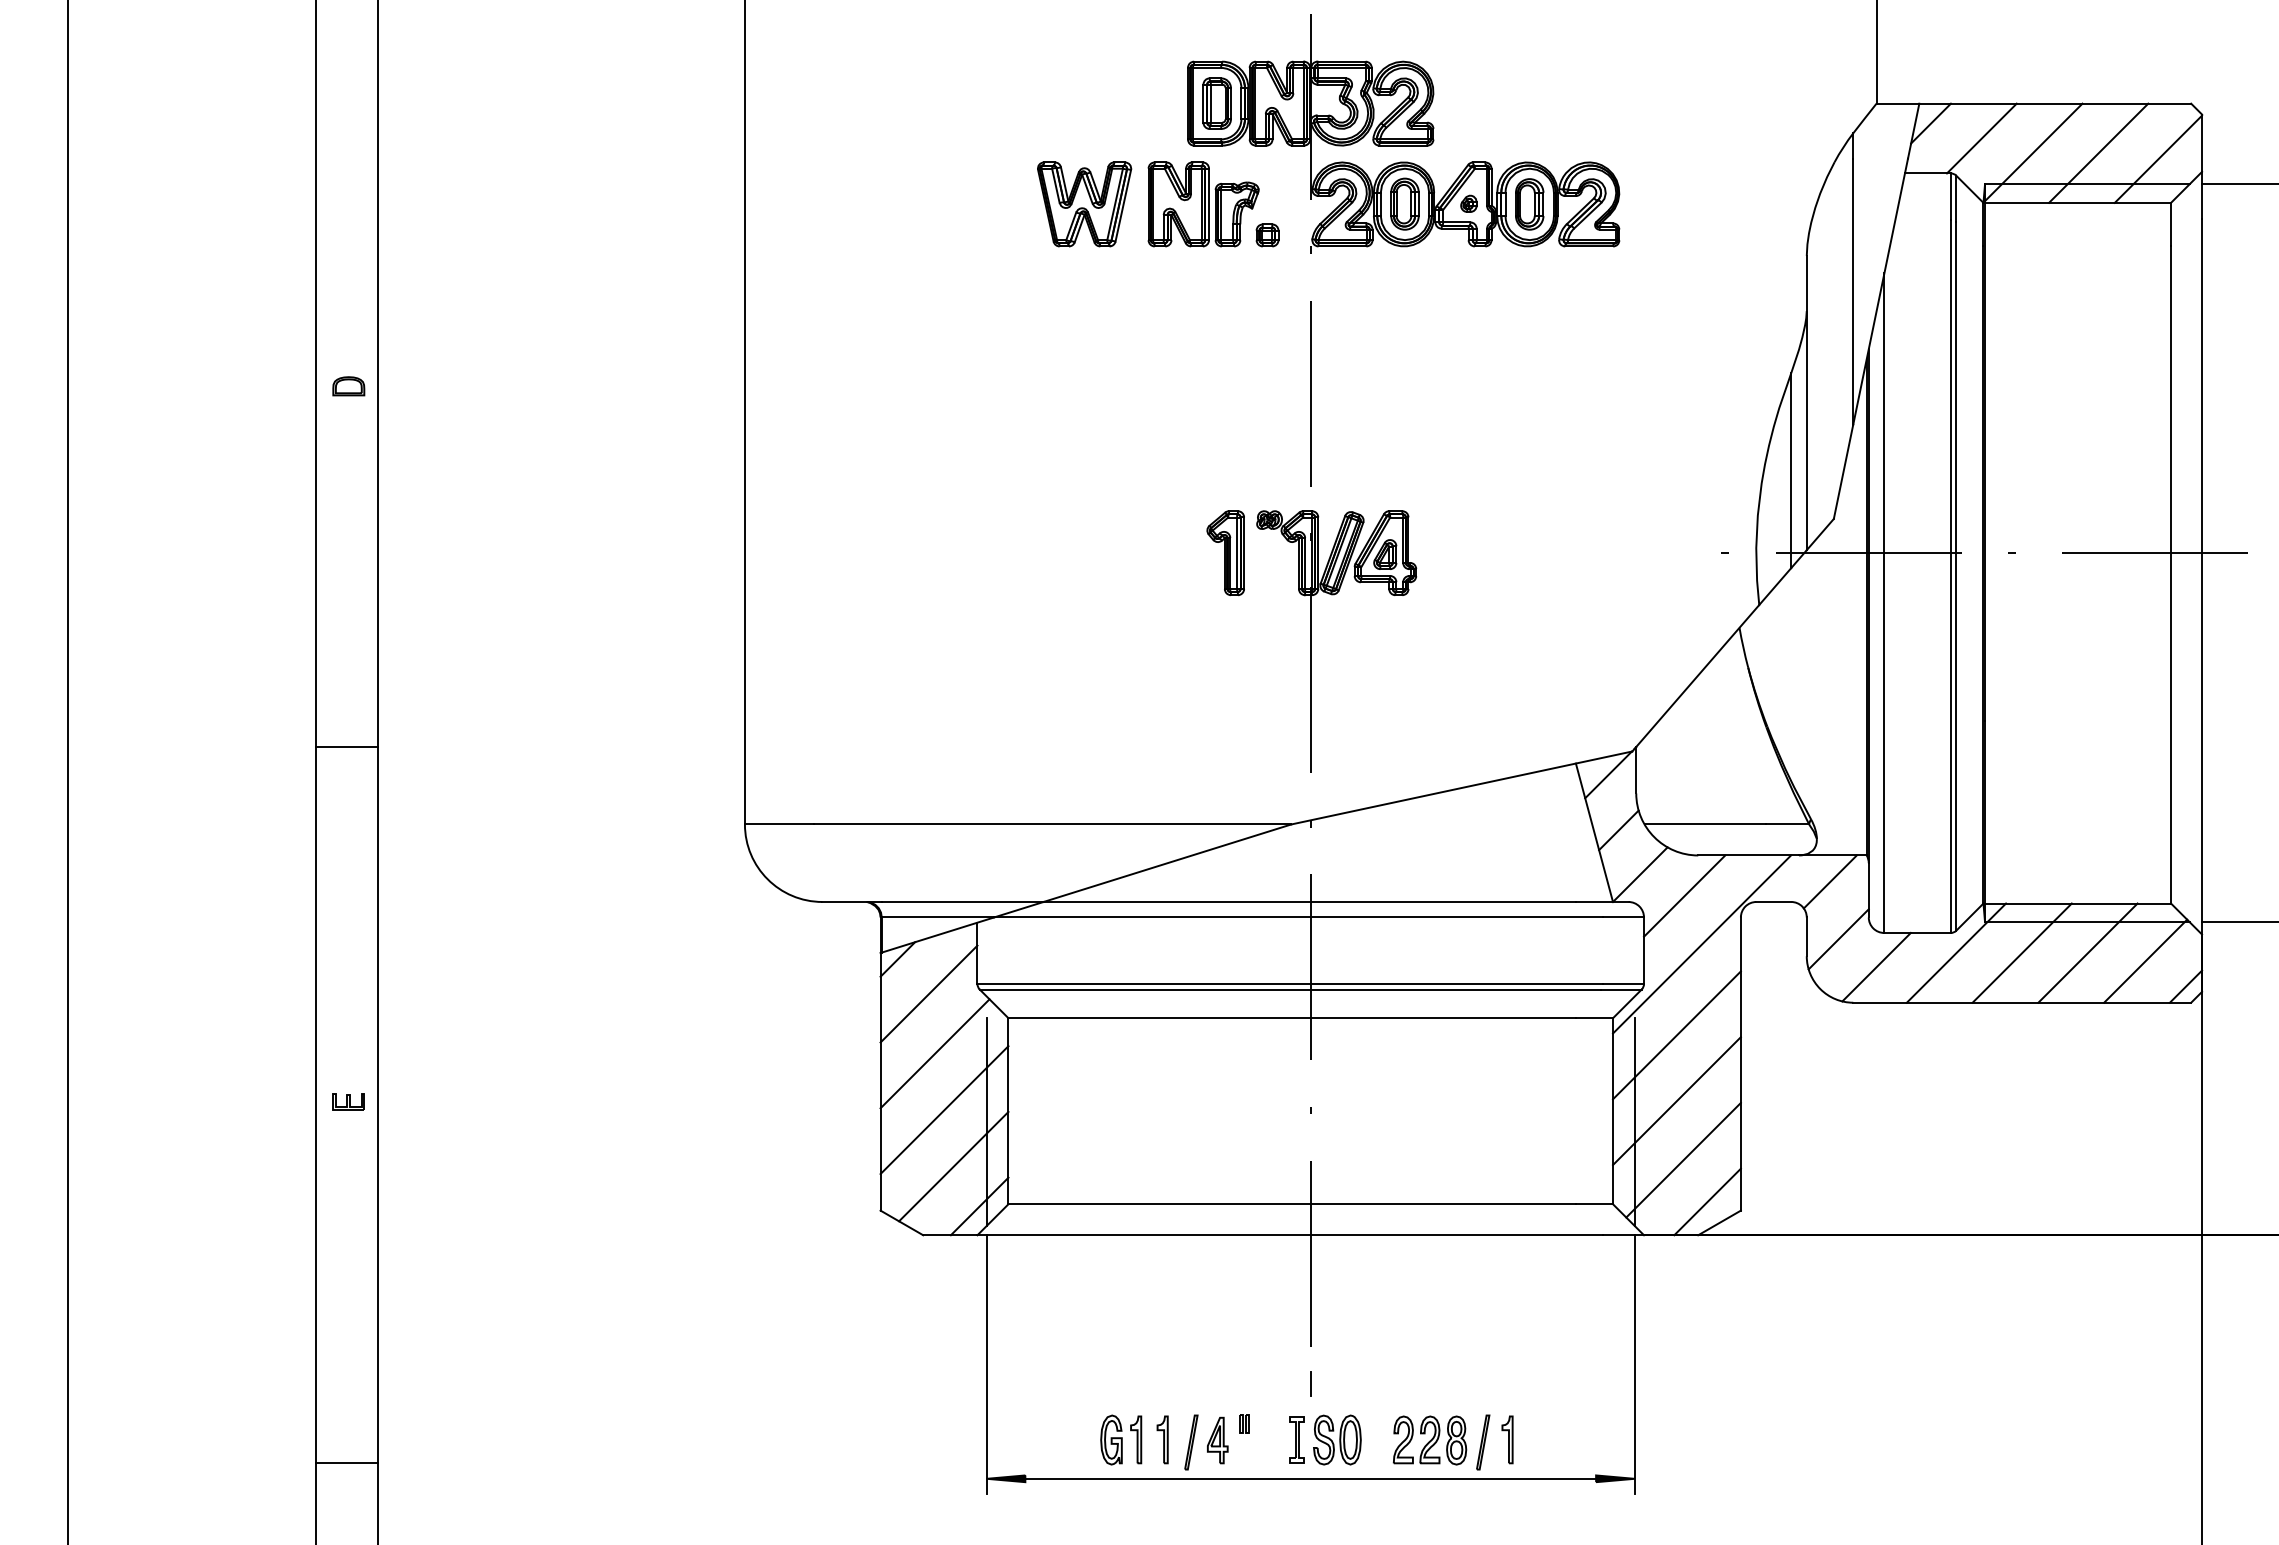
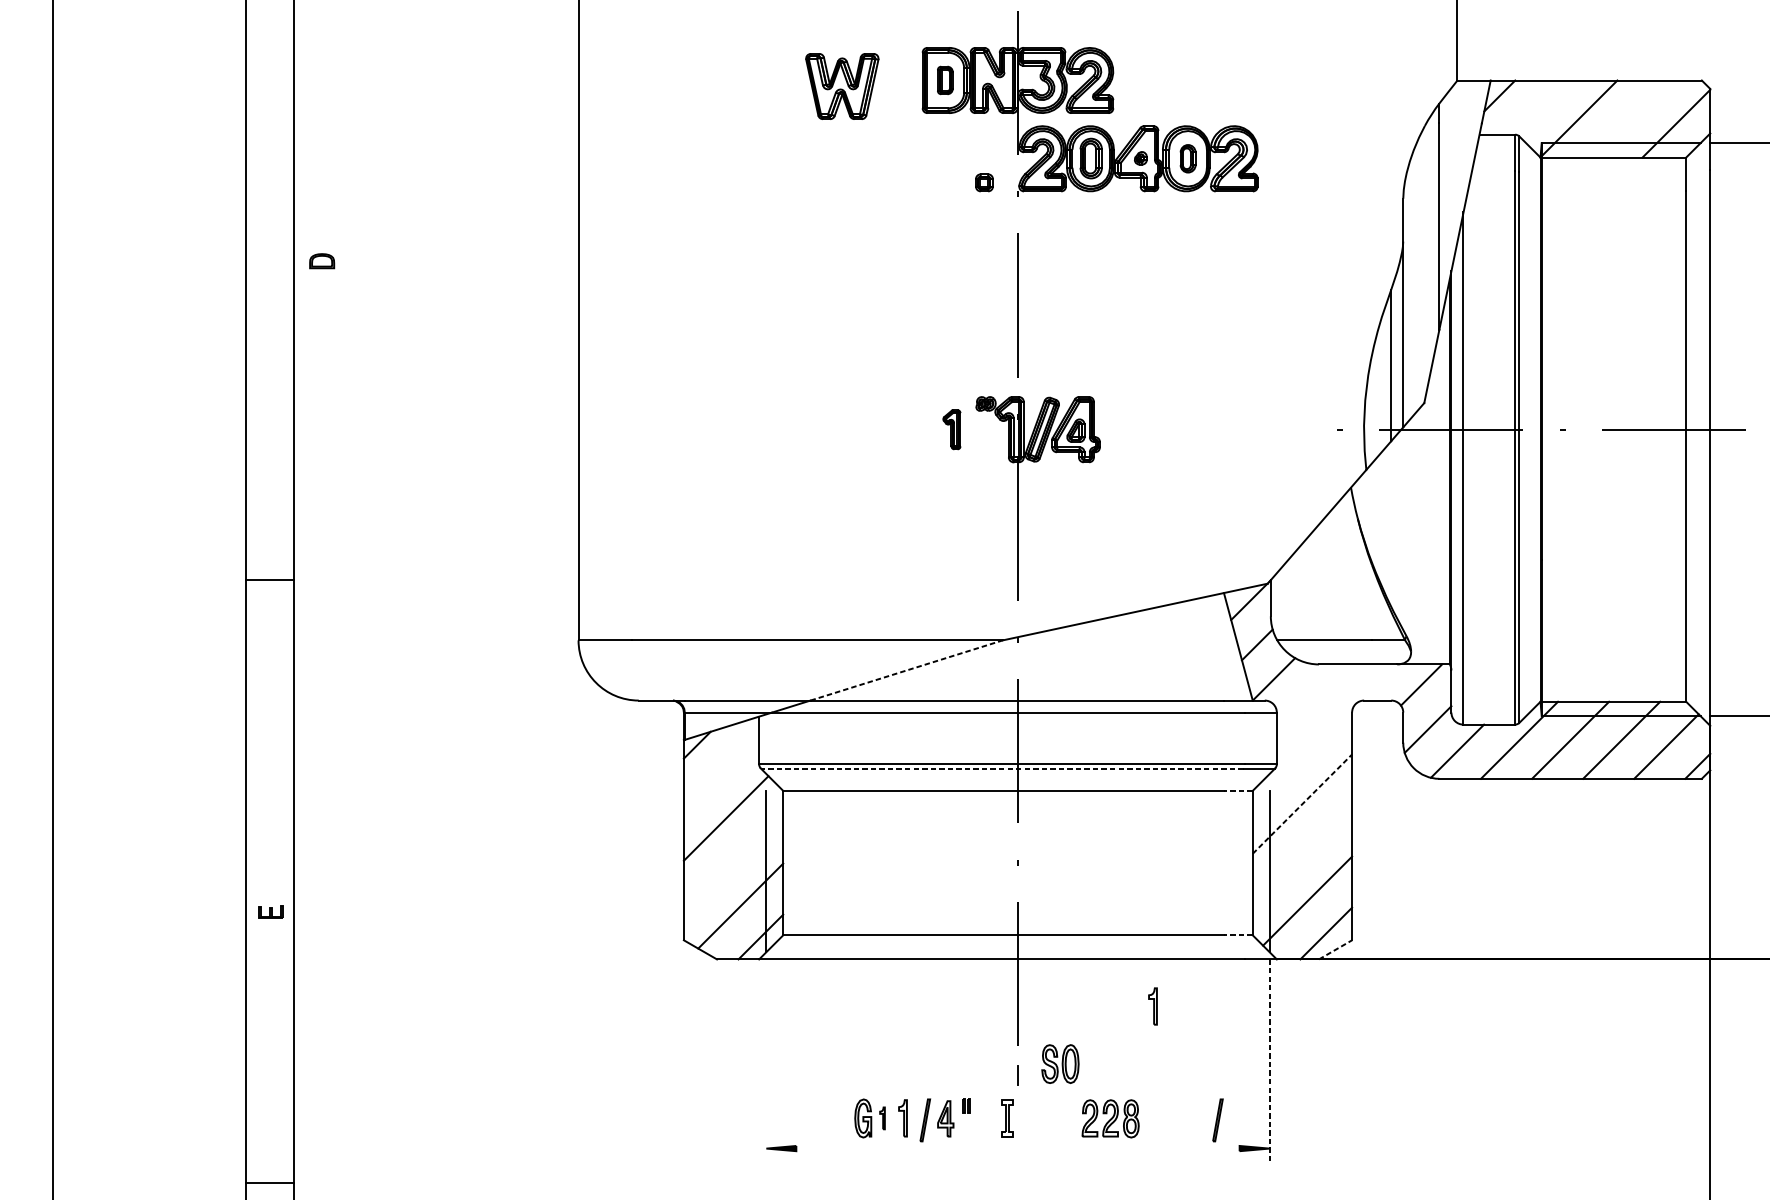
part: (1216, 103) -> (944, 80), size x0.7
line: (1981, 138) -> (1538, 107), removed
line: (2098, 152) -> (1629, 118), removed
part: (1084, 204) -> (842, 86), moved
part: (1203, 204) -> (934, 158), removed
part: (1529, 204) -> (1187, 158), size x0.7
part: (348, 386) -> (321, 261), moved
part: (1225, 553) -> (951, 429), size x0.6
line: (1167, 863) -> (906, 670), solid -> dashed
line: (1684, 895) -> (1308, 695), removed
line: (1702, 944) -> (1322, 733), removed
line: (1290, 989) -> (1002, 768), solid -> dashed
line: (928, 993) -> (721, 771), removed
line: (1594, 1018) -> (1238, 791), solid -> dashed
line: (1677, 1035) -> (1302, 804), solid -> dashed
part: (348, 1101) -> (270, 912), moved
line: (1676, 1101) -> (1302, 855), removed
line: (944, 1110) -> (733, 862), removed
line: (1594, 1204) -> (1238, 935), solid -> dashed
line: (1719, 1222) -> (1335, 949), solid -> dashed
line: (986, 1364) -> (766, 1059), removed
line: (1634, 1364) -> (1269, 1059), solid -> dashed
part: (1136, 1439) -> (882, 1118), size x0.6
part: (1337, 1439) -> (1060, 1063), moved
part: (1507, 1439) -> (1152, 1006), moved
part: (1483, 1442) -> (1218, 1120), moved
line: (347, 1462) -> (269, 1182), moved
line: (1310, 1478) -> (1017, 1148), removed

